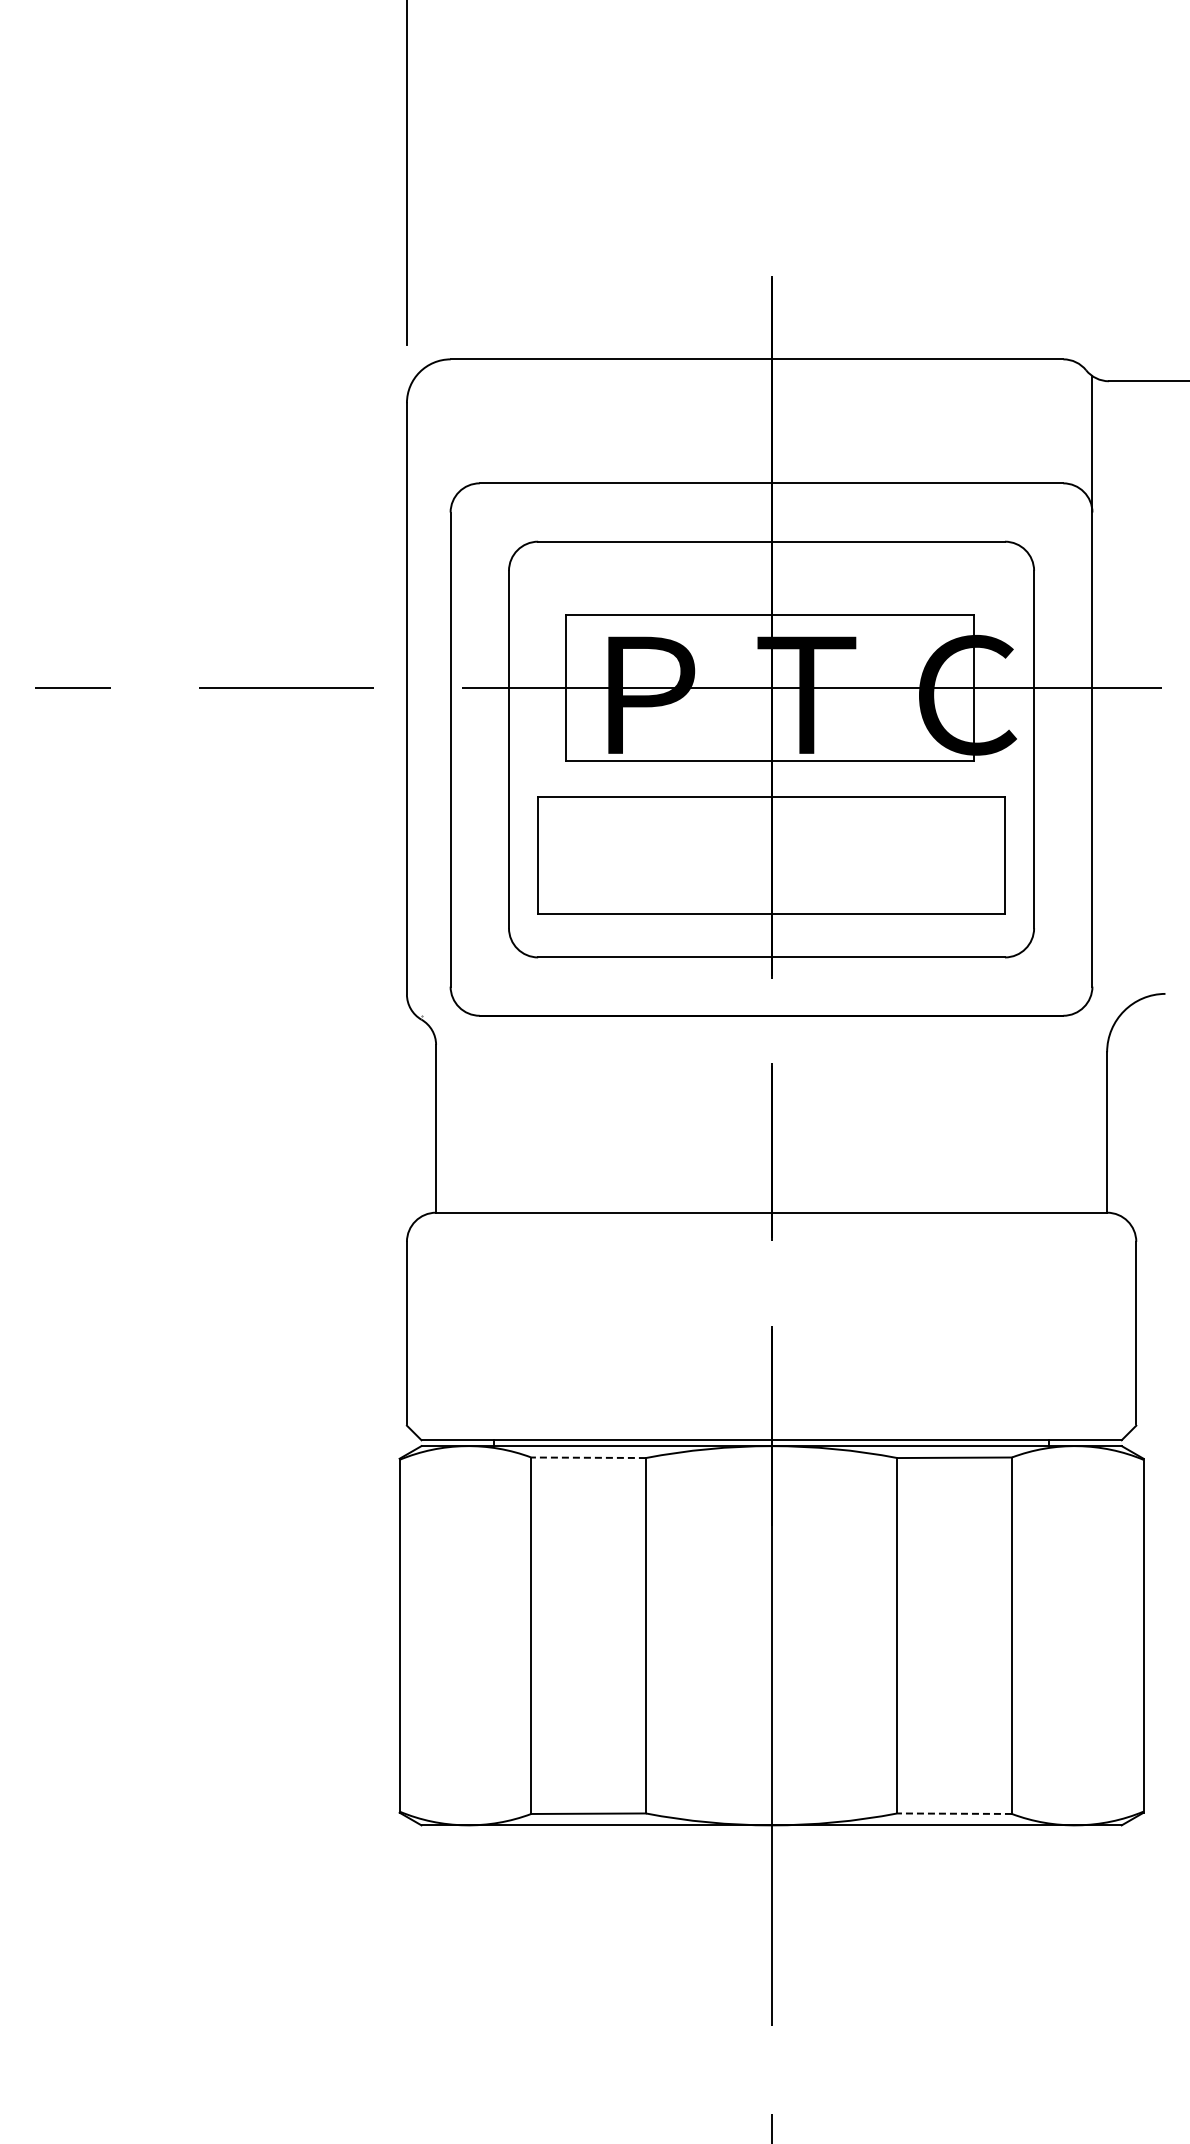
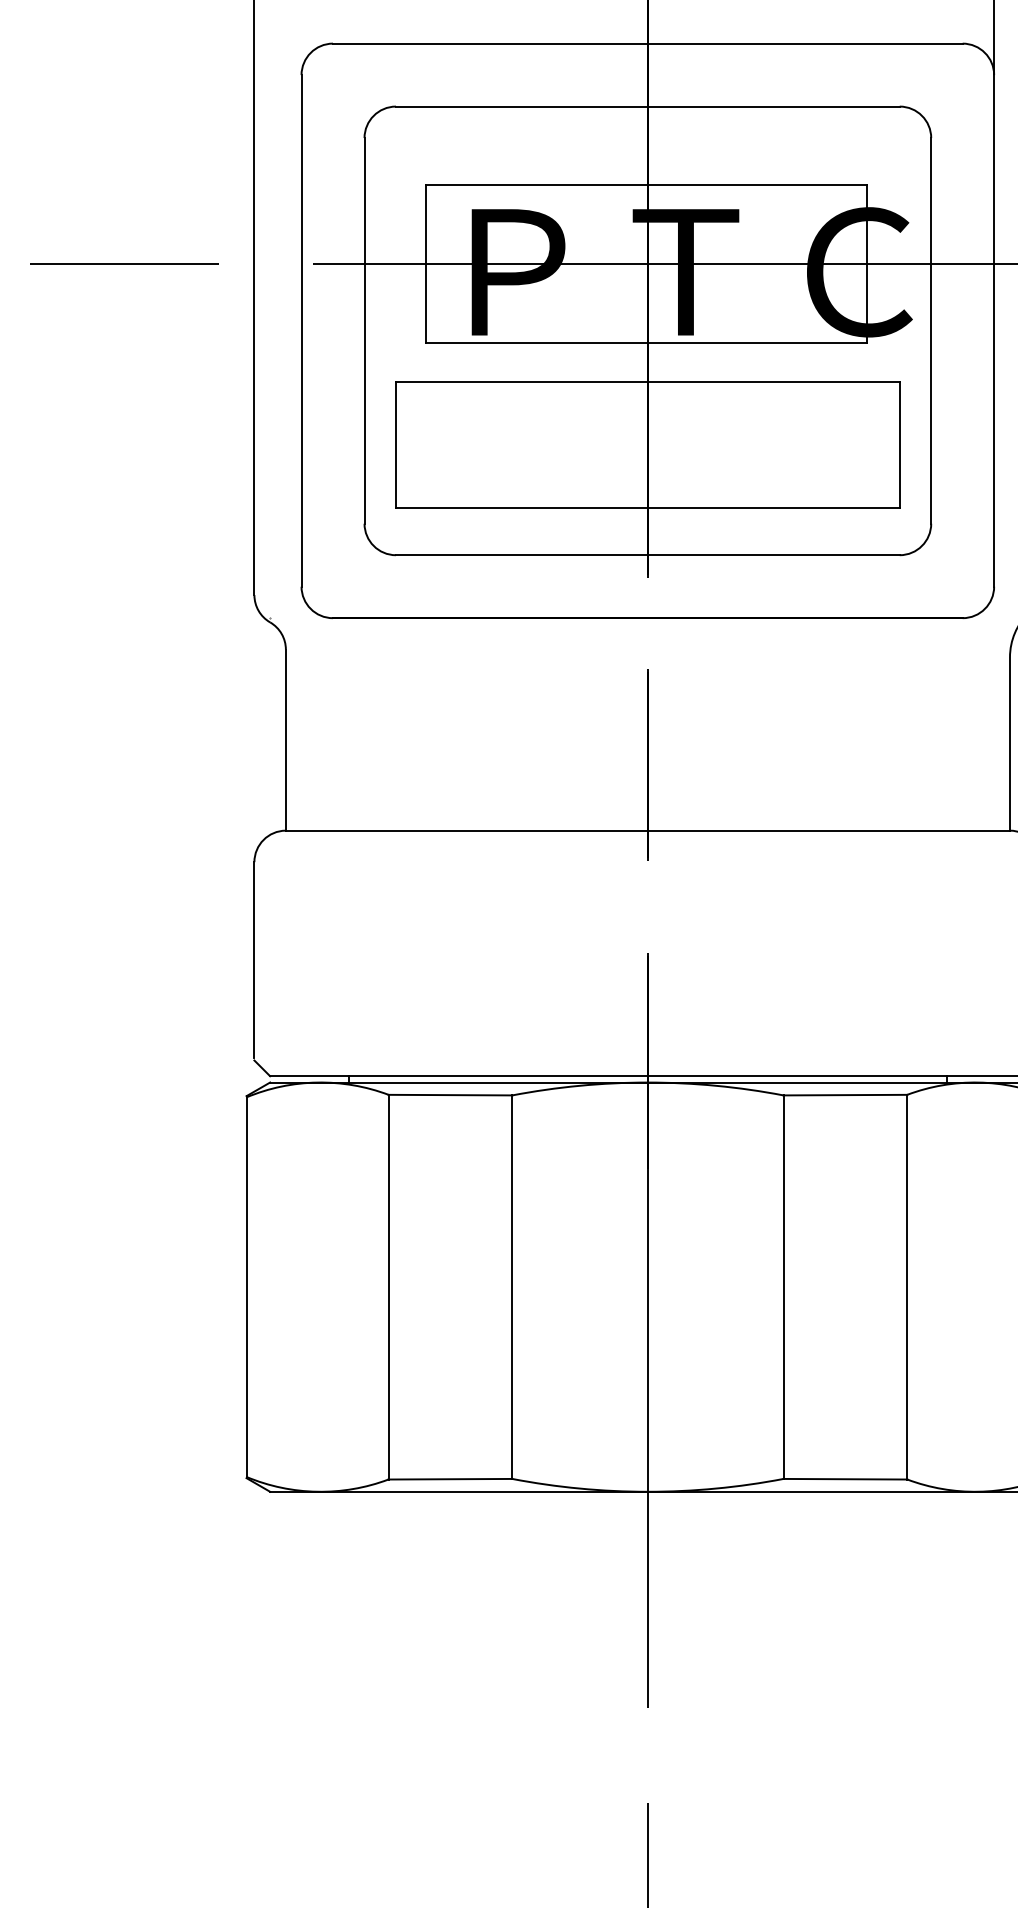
line: (588, 1457) -> (450, 1094), dashed -> solid
line: (954, 1813) -> (845, 1478), dashed -> solid

